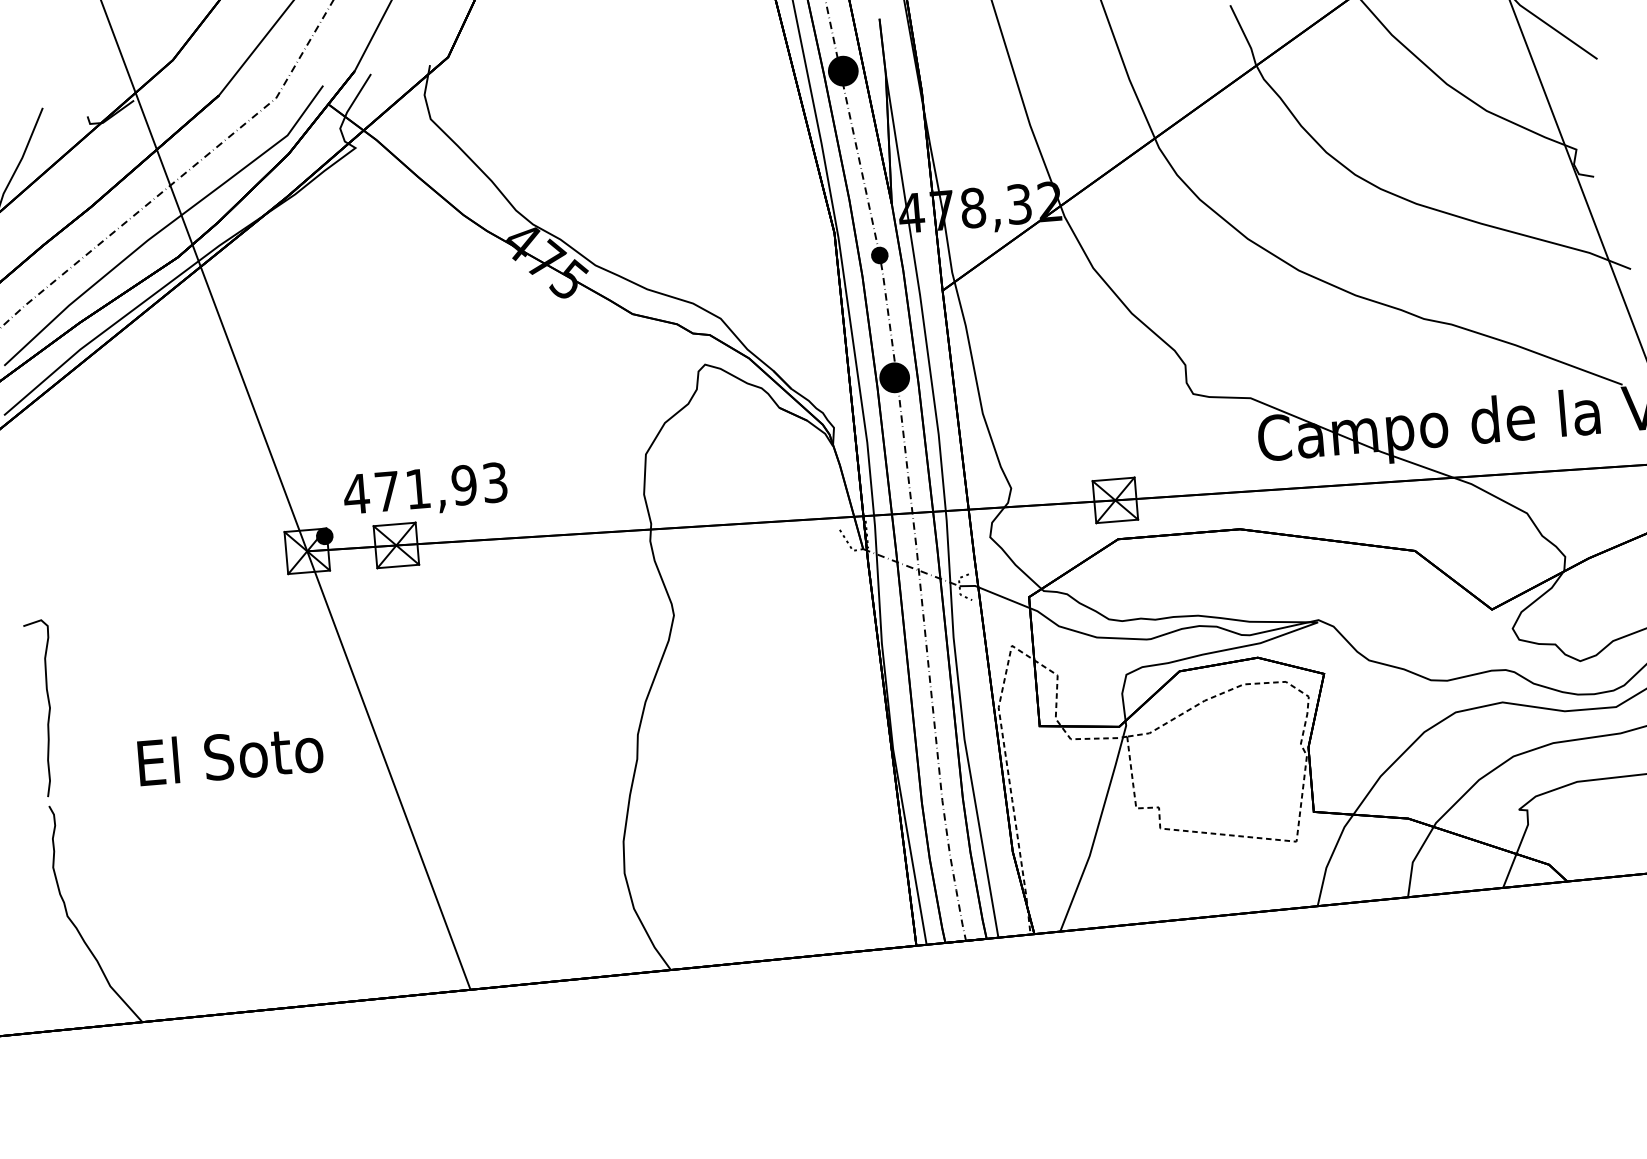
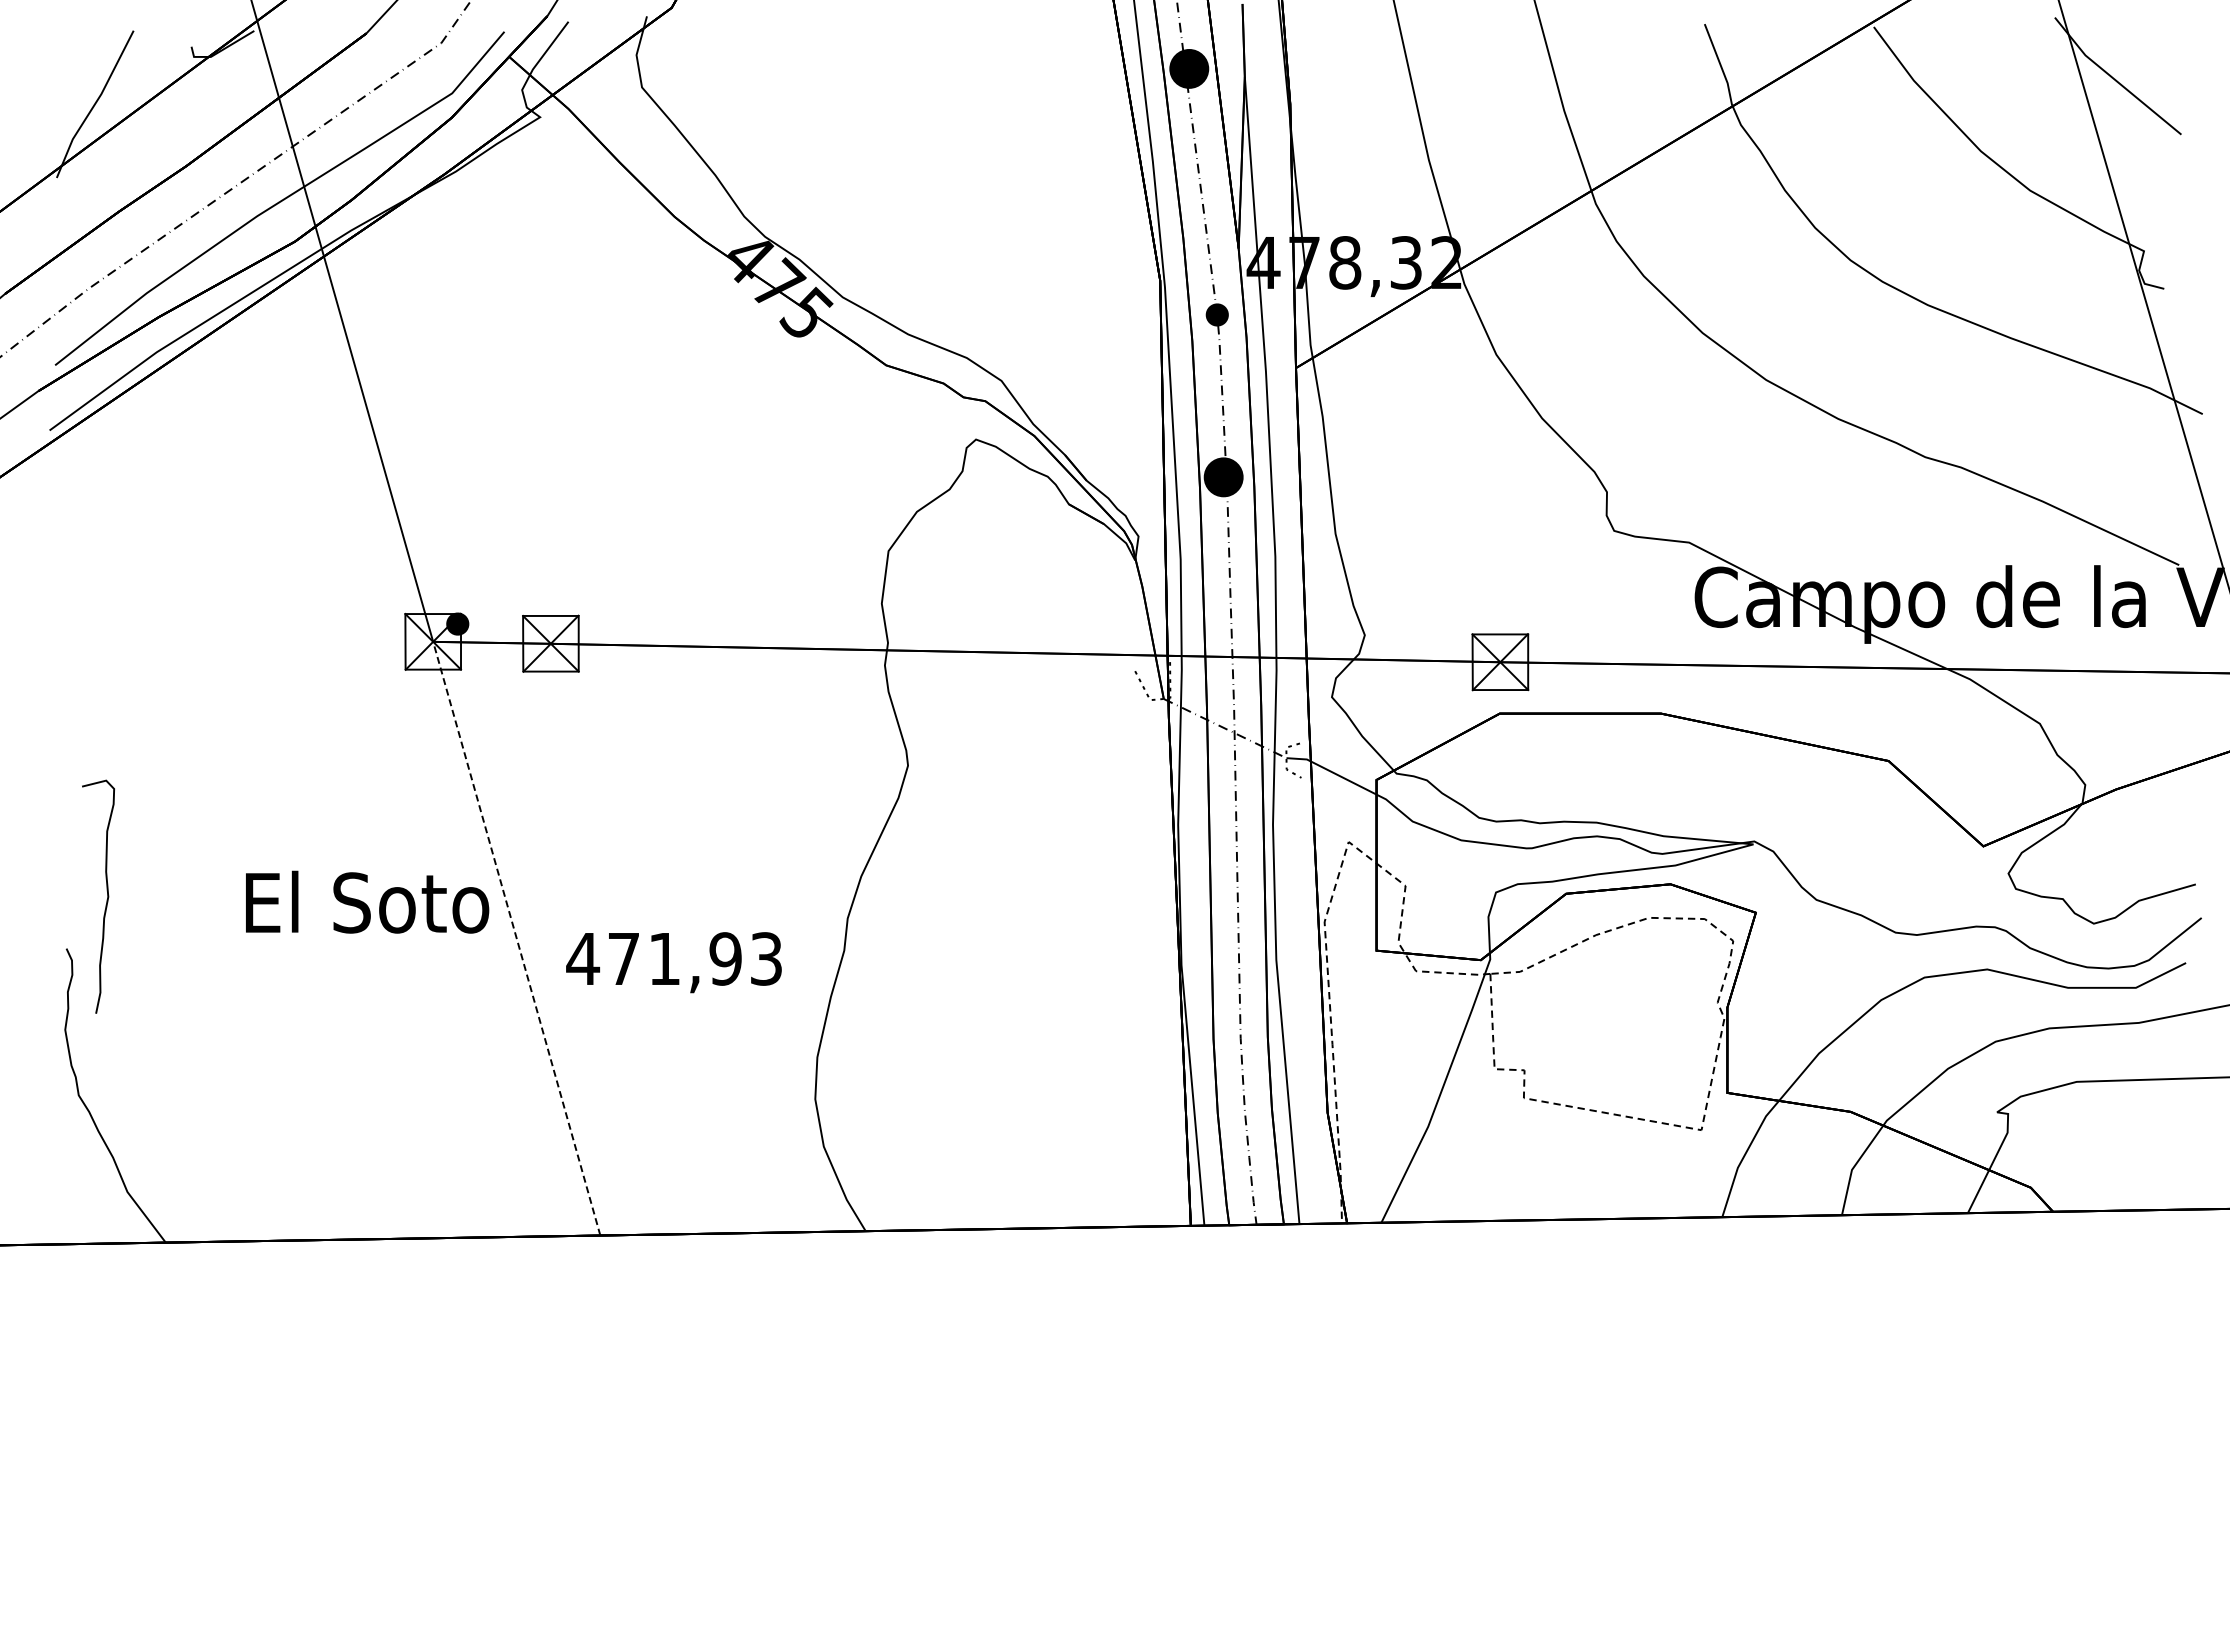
text: (425, 491) -> (673, 962), moved
curve: (48, 710) -> (106, 899), moved
text: (230, 755) -> (367, 901), moved
line: (388, 770) -> (516, 938), solid -> dashed

